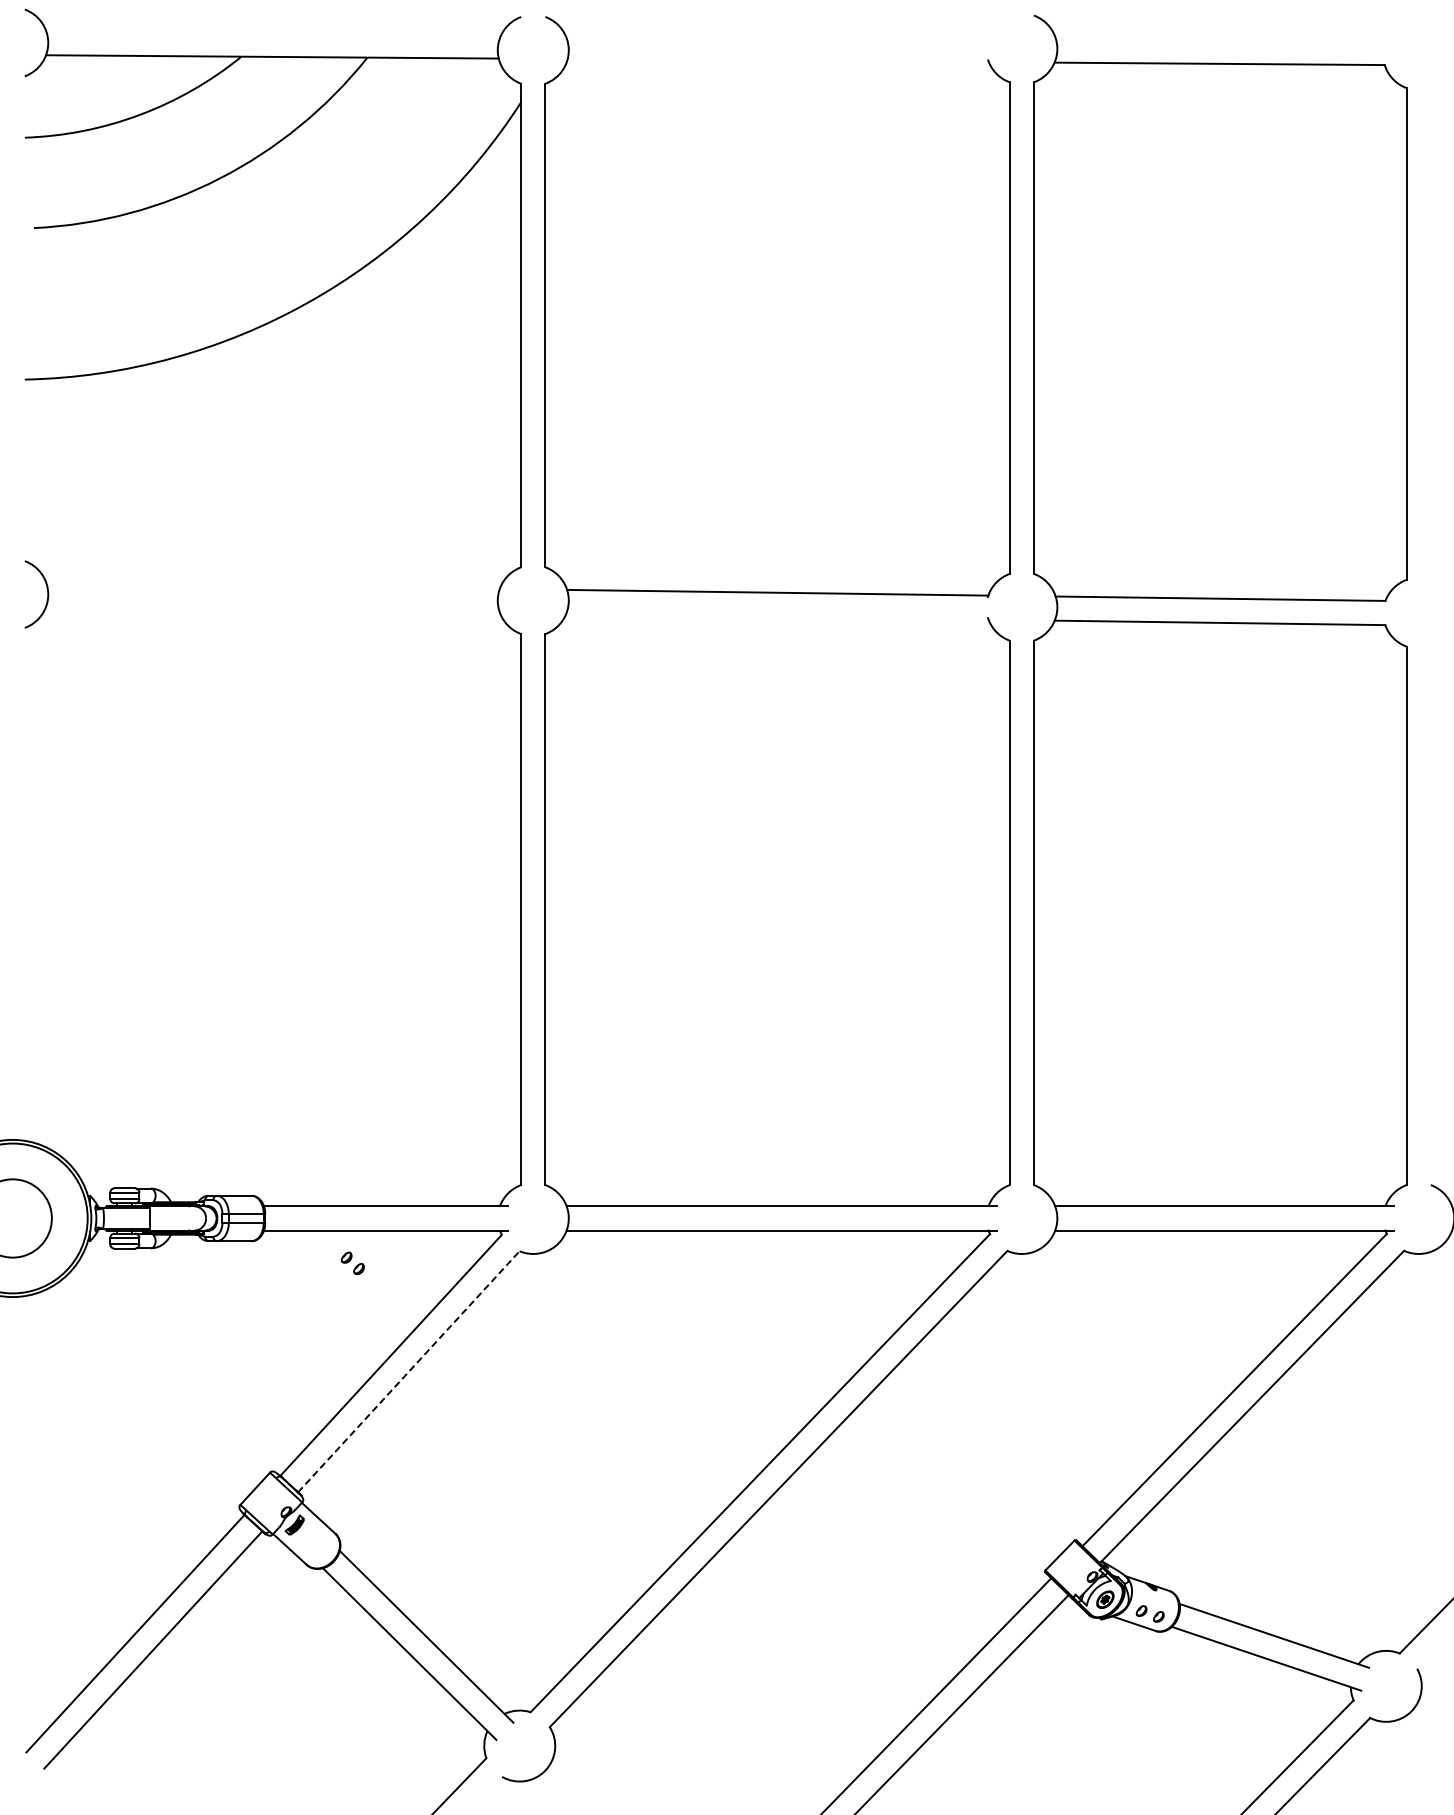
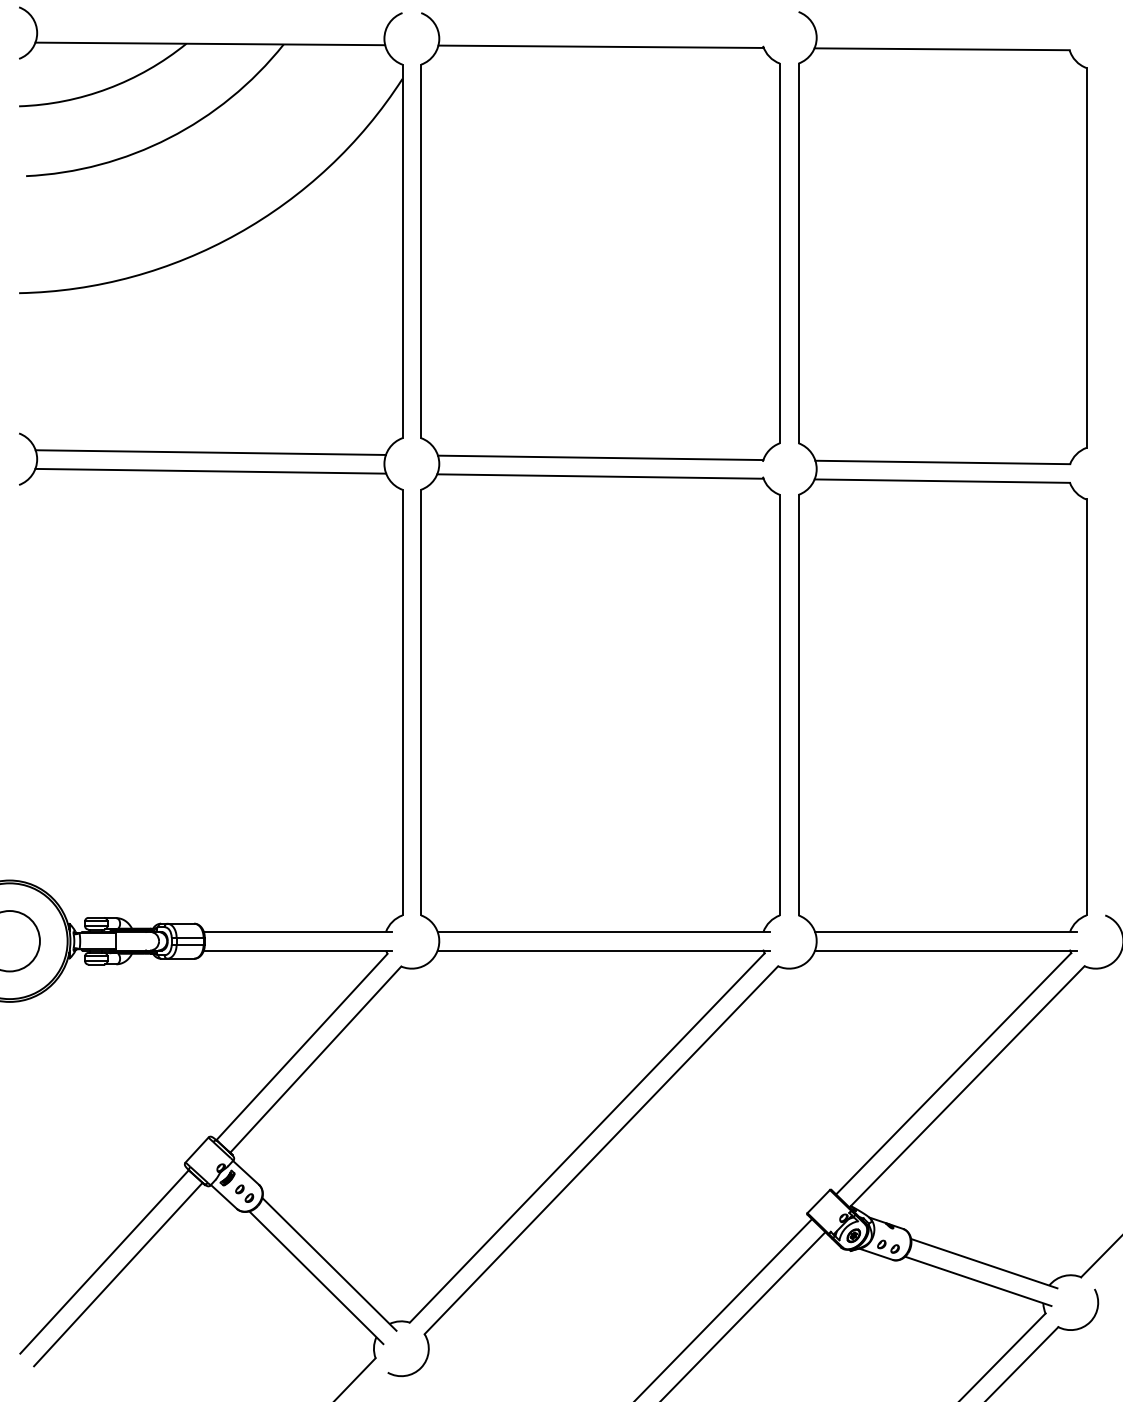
line: (777, 60) -> (600, 46), added
line: (272, 585) -> (210, 452), added
line: (273, 610) -> (211, 471), added
line: (777, 616) -> (600, 476), added
part: (352, 1262) -> (244, 1193), moved
line: (408, 1371) -> (315, 1059), dashed -> solid

